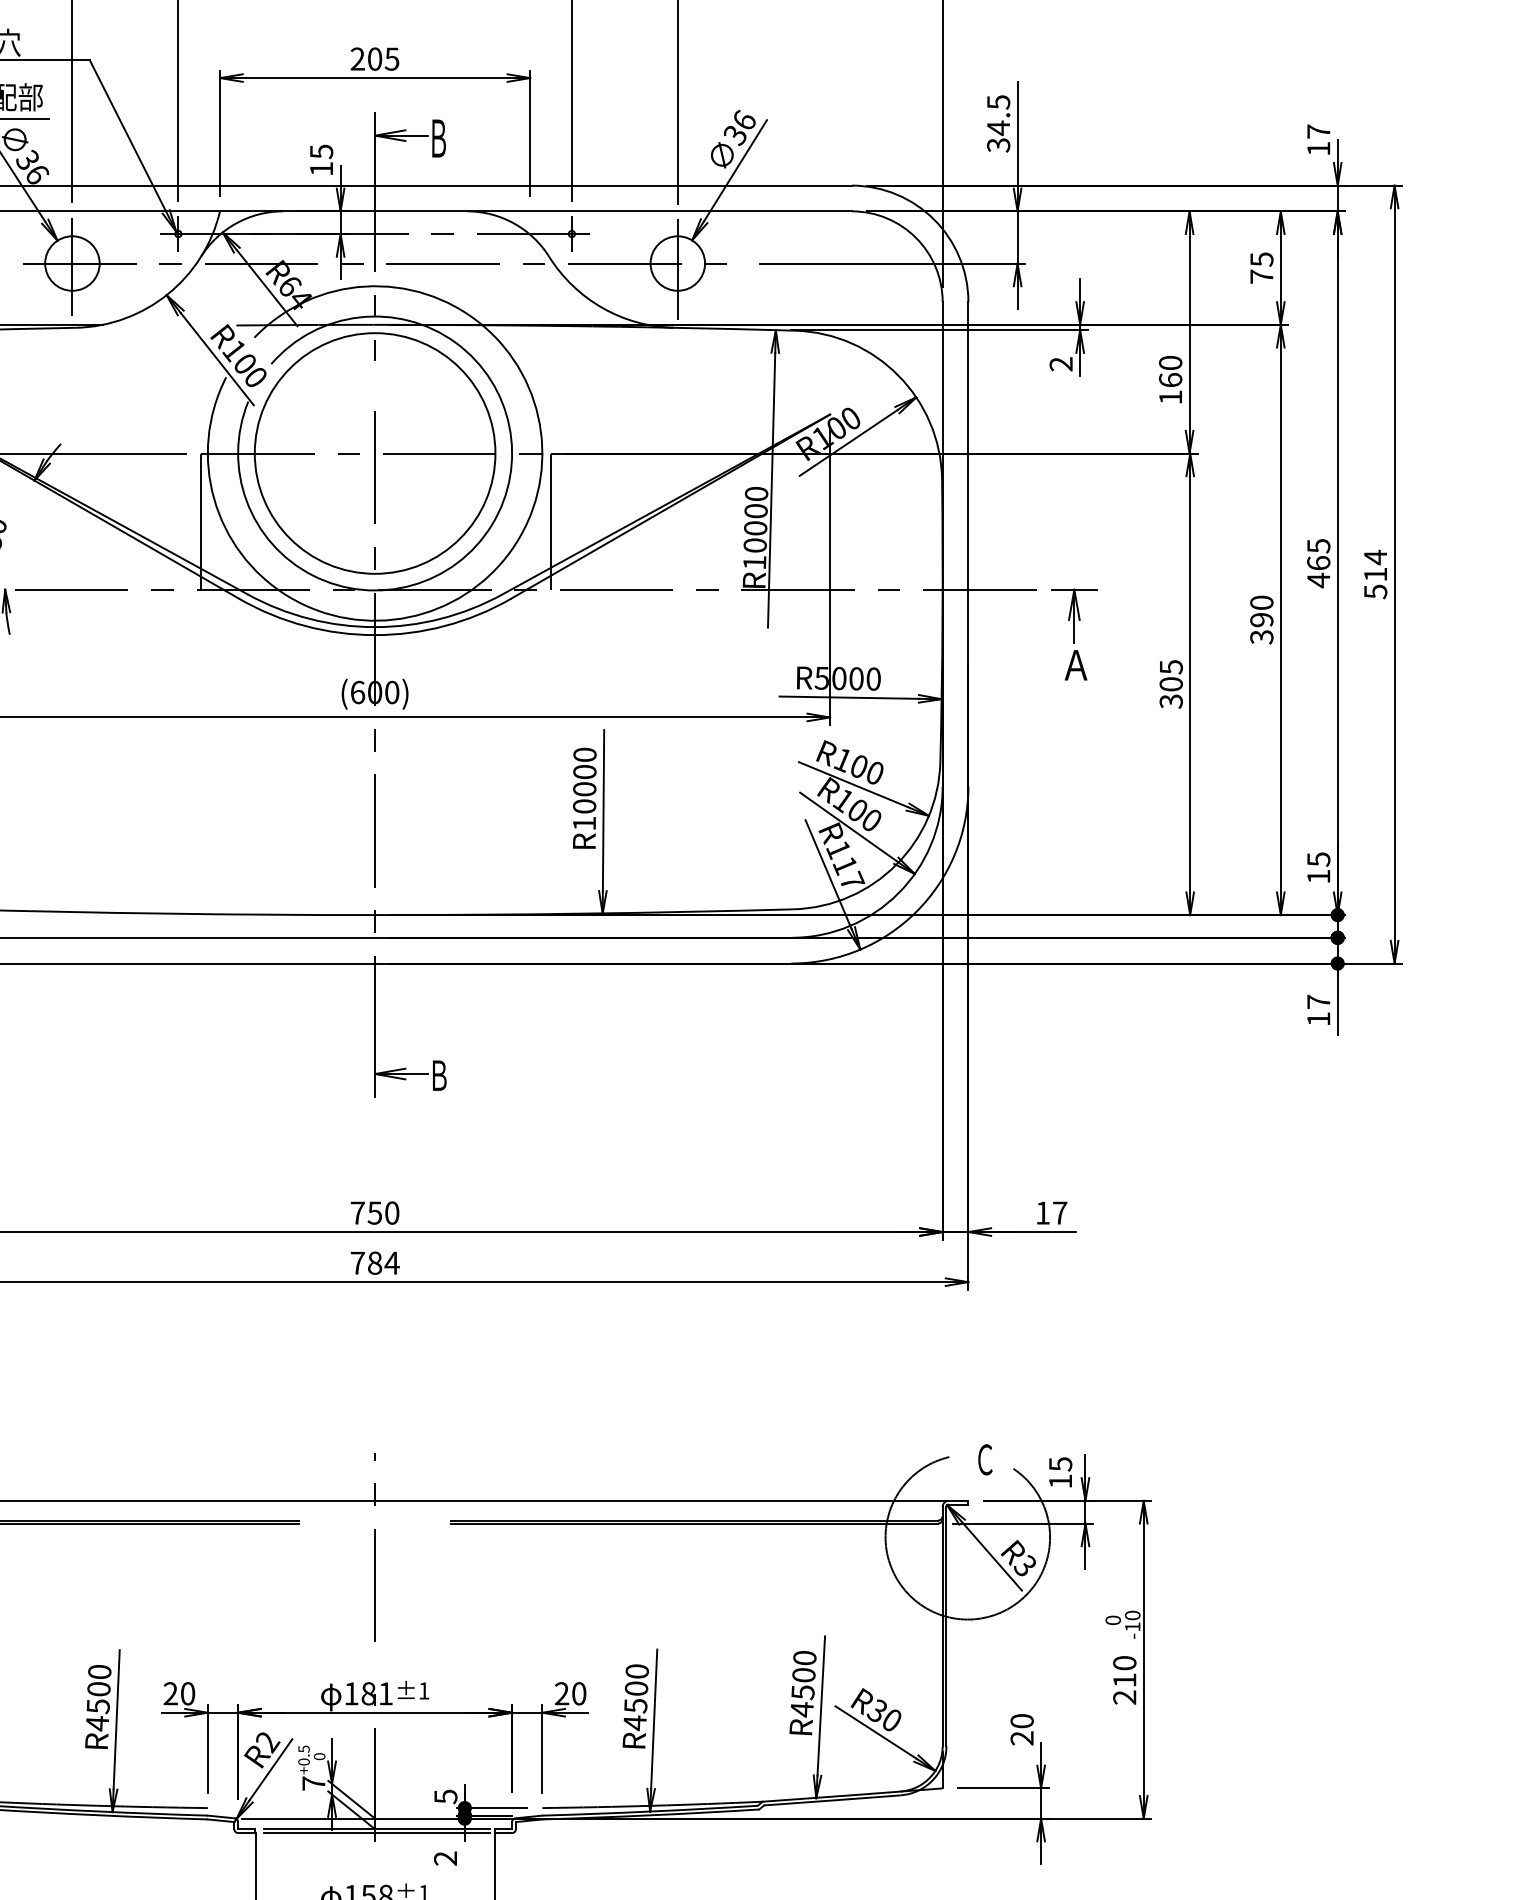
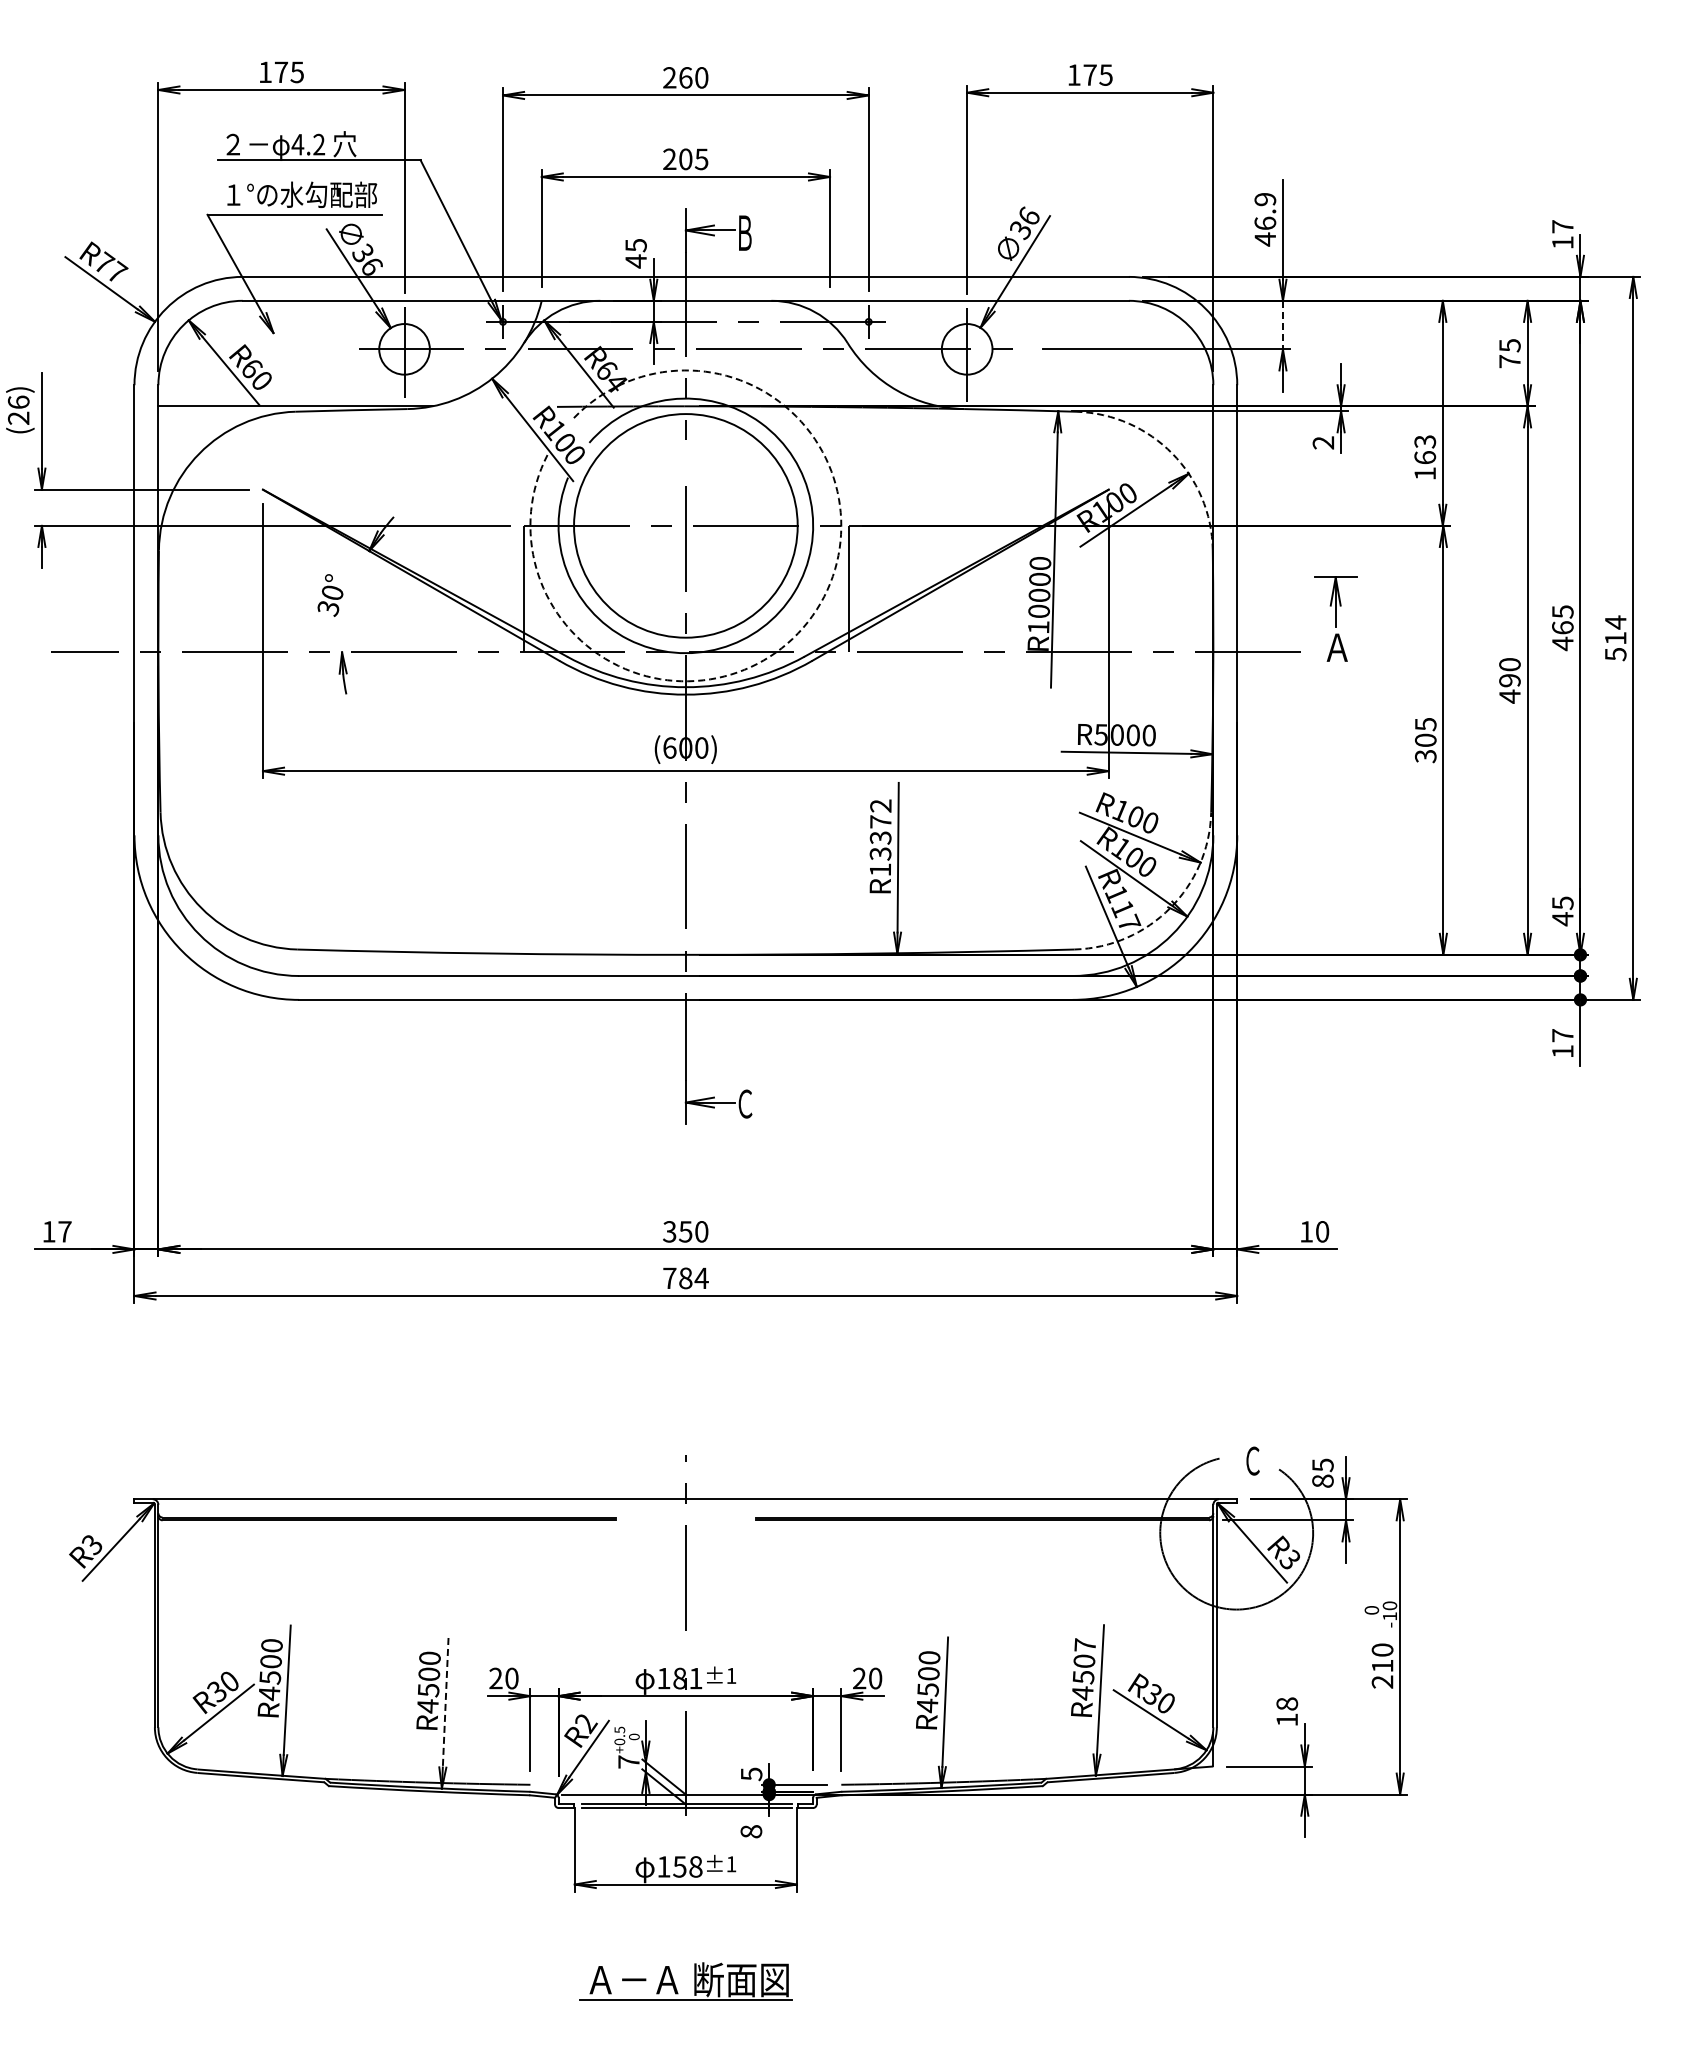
text: (998, 123) -> (1265, 219), 34.5 -> 46.9
text: (320, 169) -> (635, 261), 15 -> 45
line: (1017, 237) -> (1282, 325), solid -> dashed
text: (1169, 362) -> (1424, 441), 160 -> 163
arc: (898, 375) -> (1172, 453), solid -> dashed
arc: (511, 551) -> (812, 616), solid -> dashed
part: (1074, 633) -> (1335, 618), moved
text: (1261, 637) -> (1509, 696), 390 -> 490
text: (584, 780) -> (880, 829), R10000 -> R13372
arc: (896, 865) -> (1170, 908), solid -> dashed
text: (1318, 877) -> (1562, 919), 15 -> 45
text: (439, 1075) -> (745, 1103), Ｂ -> Ｃ
text: (357, 1212) -> (669, 1231), 750 -> 350
text: (1060, 1212) -> (1322, 1231), 17 -> 10
text: (1060, 1480) -> (1322, 1480), 15 -> 85
text: (805, 1657) -> (1085, 1644), R4500 -> R4507
line: (116, 1719) -> (445, 1702), solid -> dashed
text: (1021, 1729) -> (1286, 1711), 20 -> 18
text: (445, 1858) -> (751, 1831), 2 -> 8

